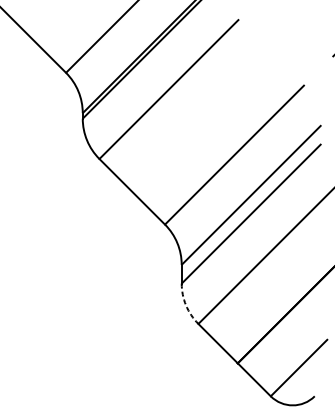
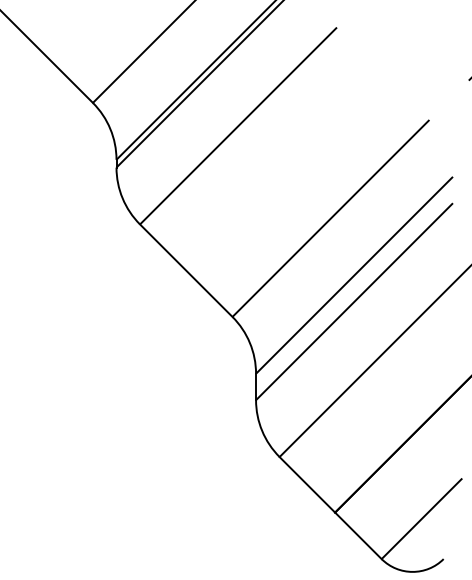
arc: (186, 305) -> (262, 430), dashed -> solid

